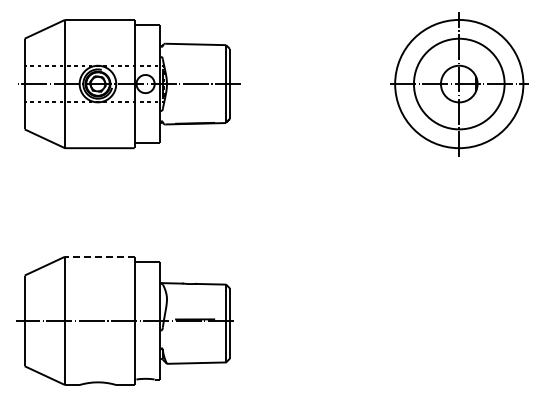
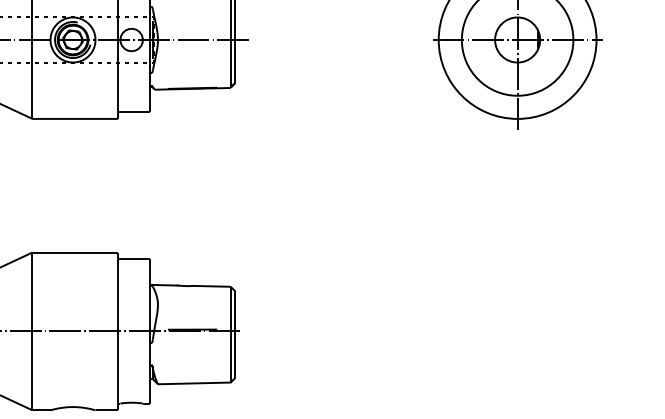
line: (99, 256) -> (74, 252), dashed -> solid

